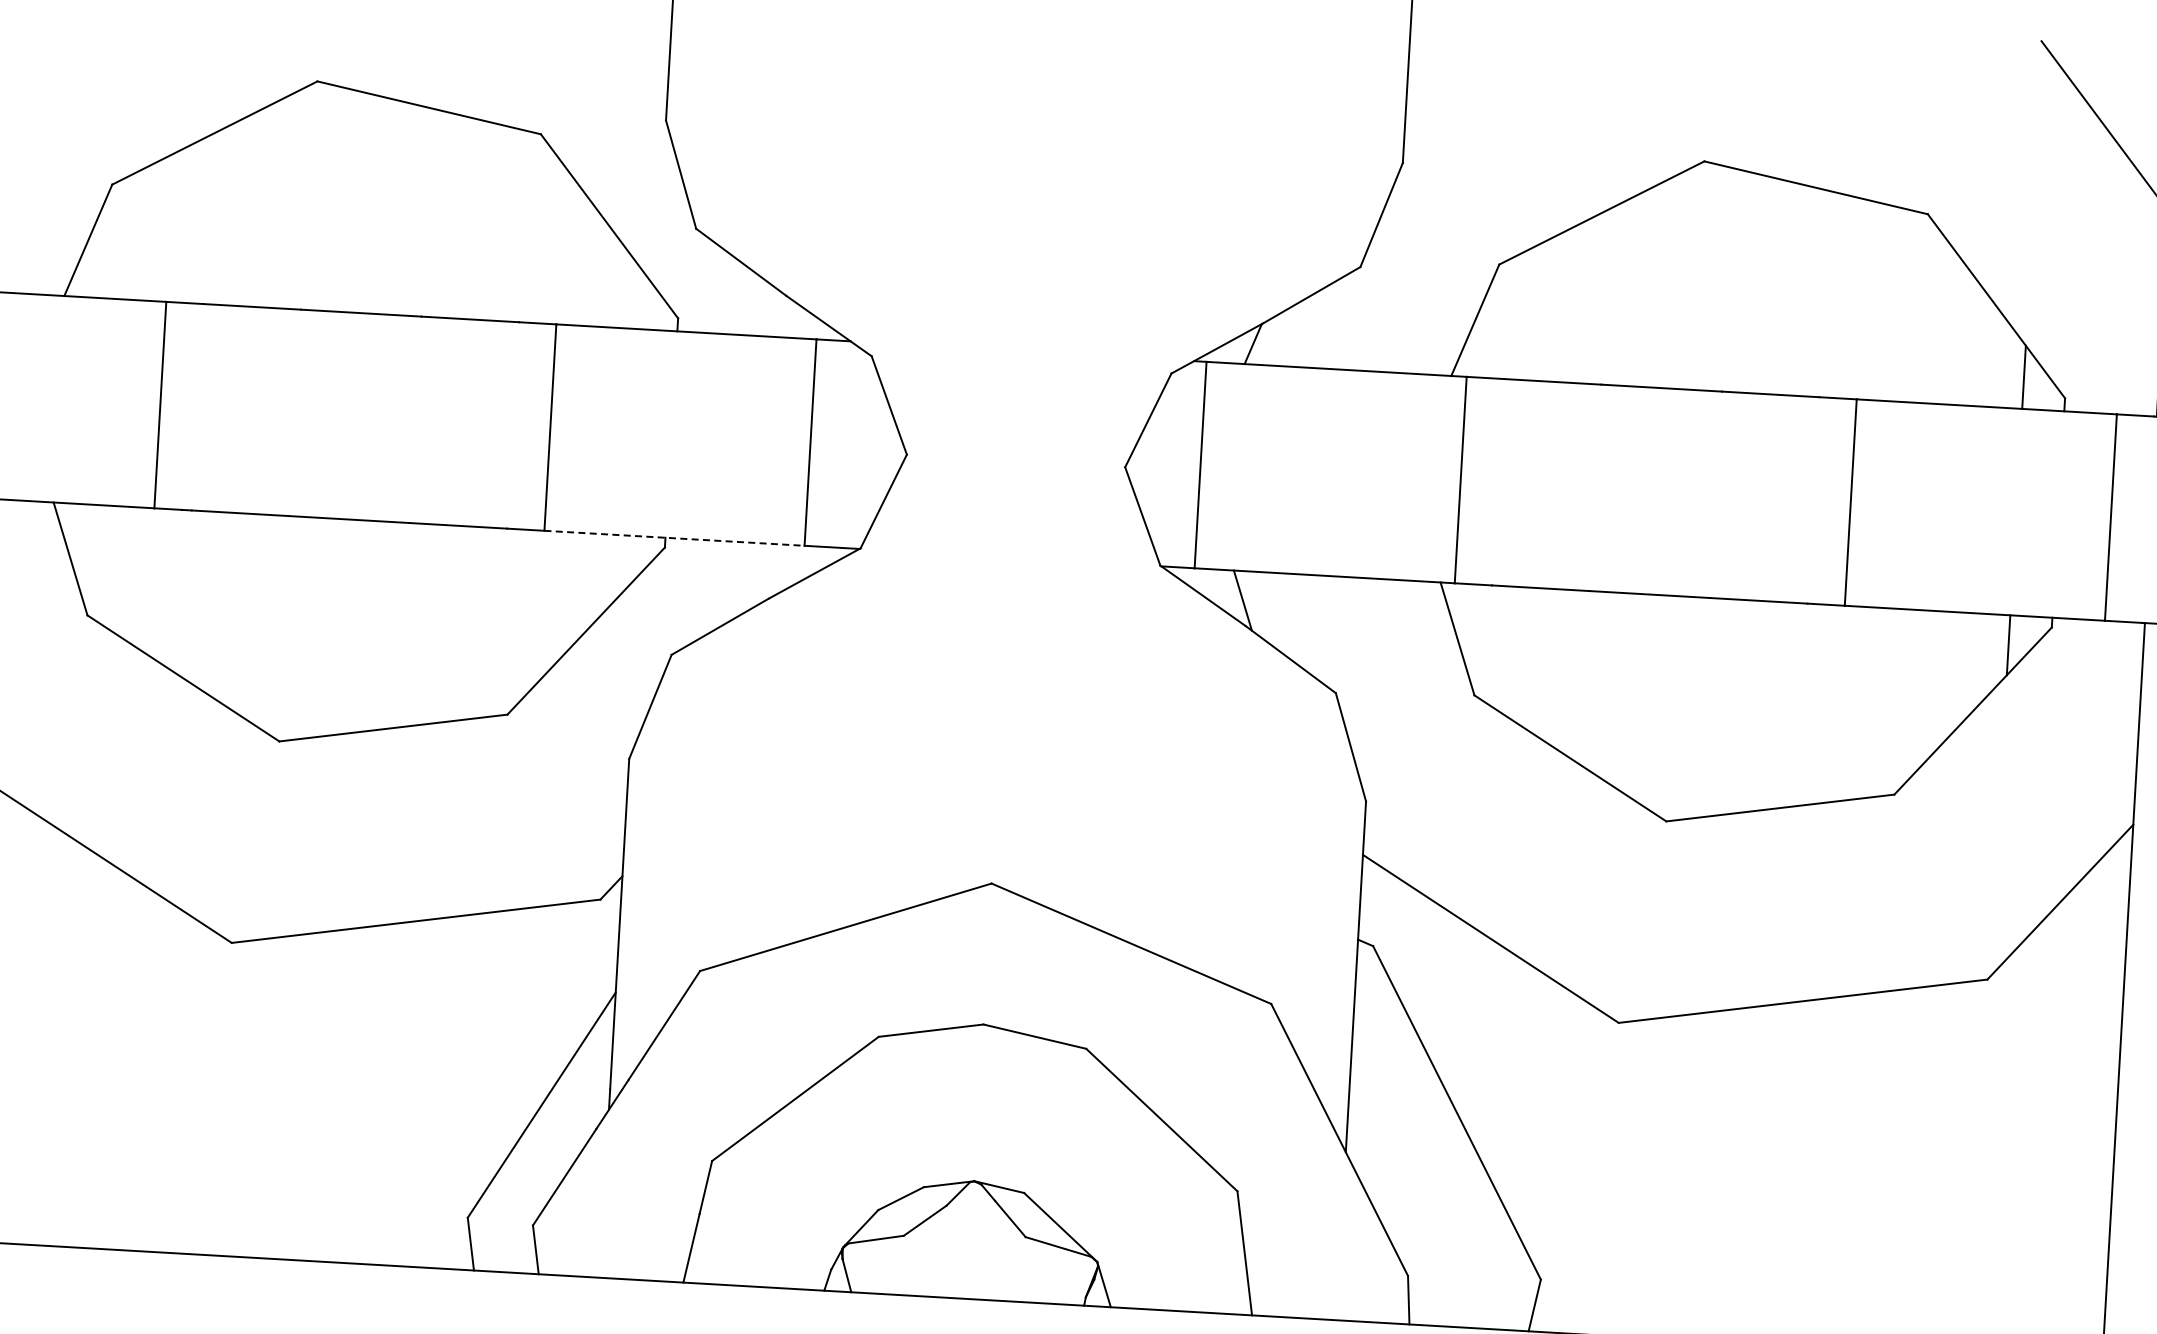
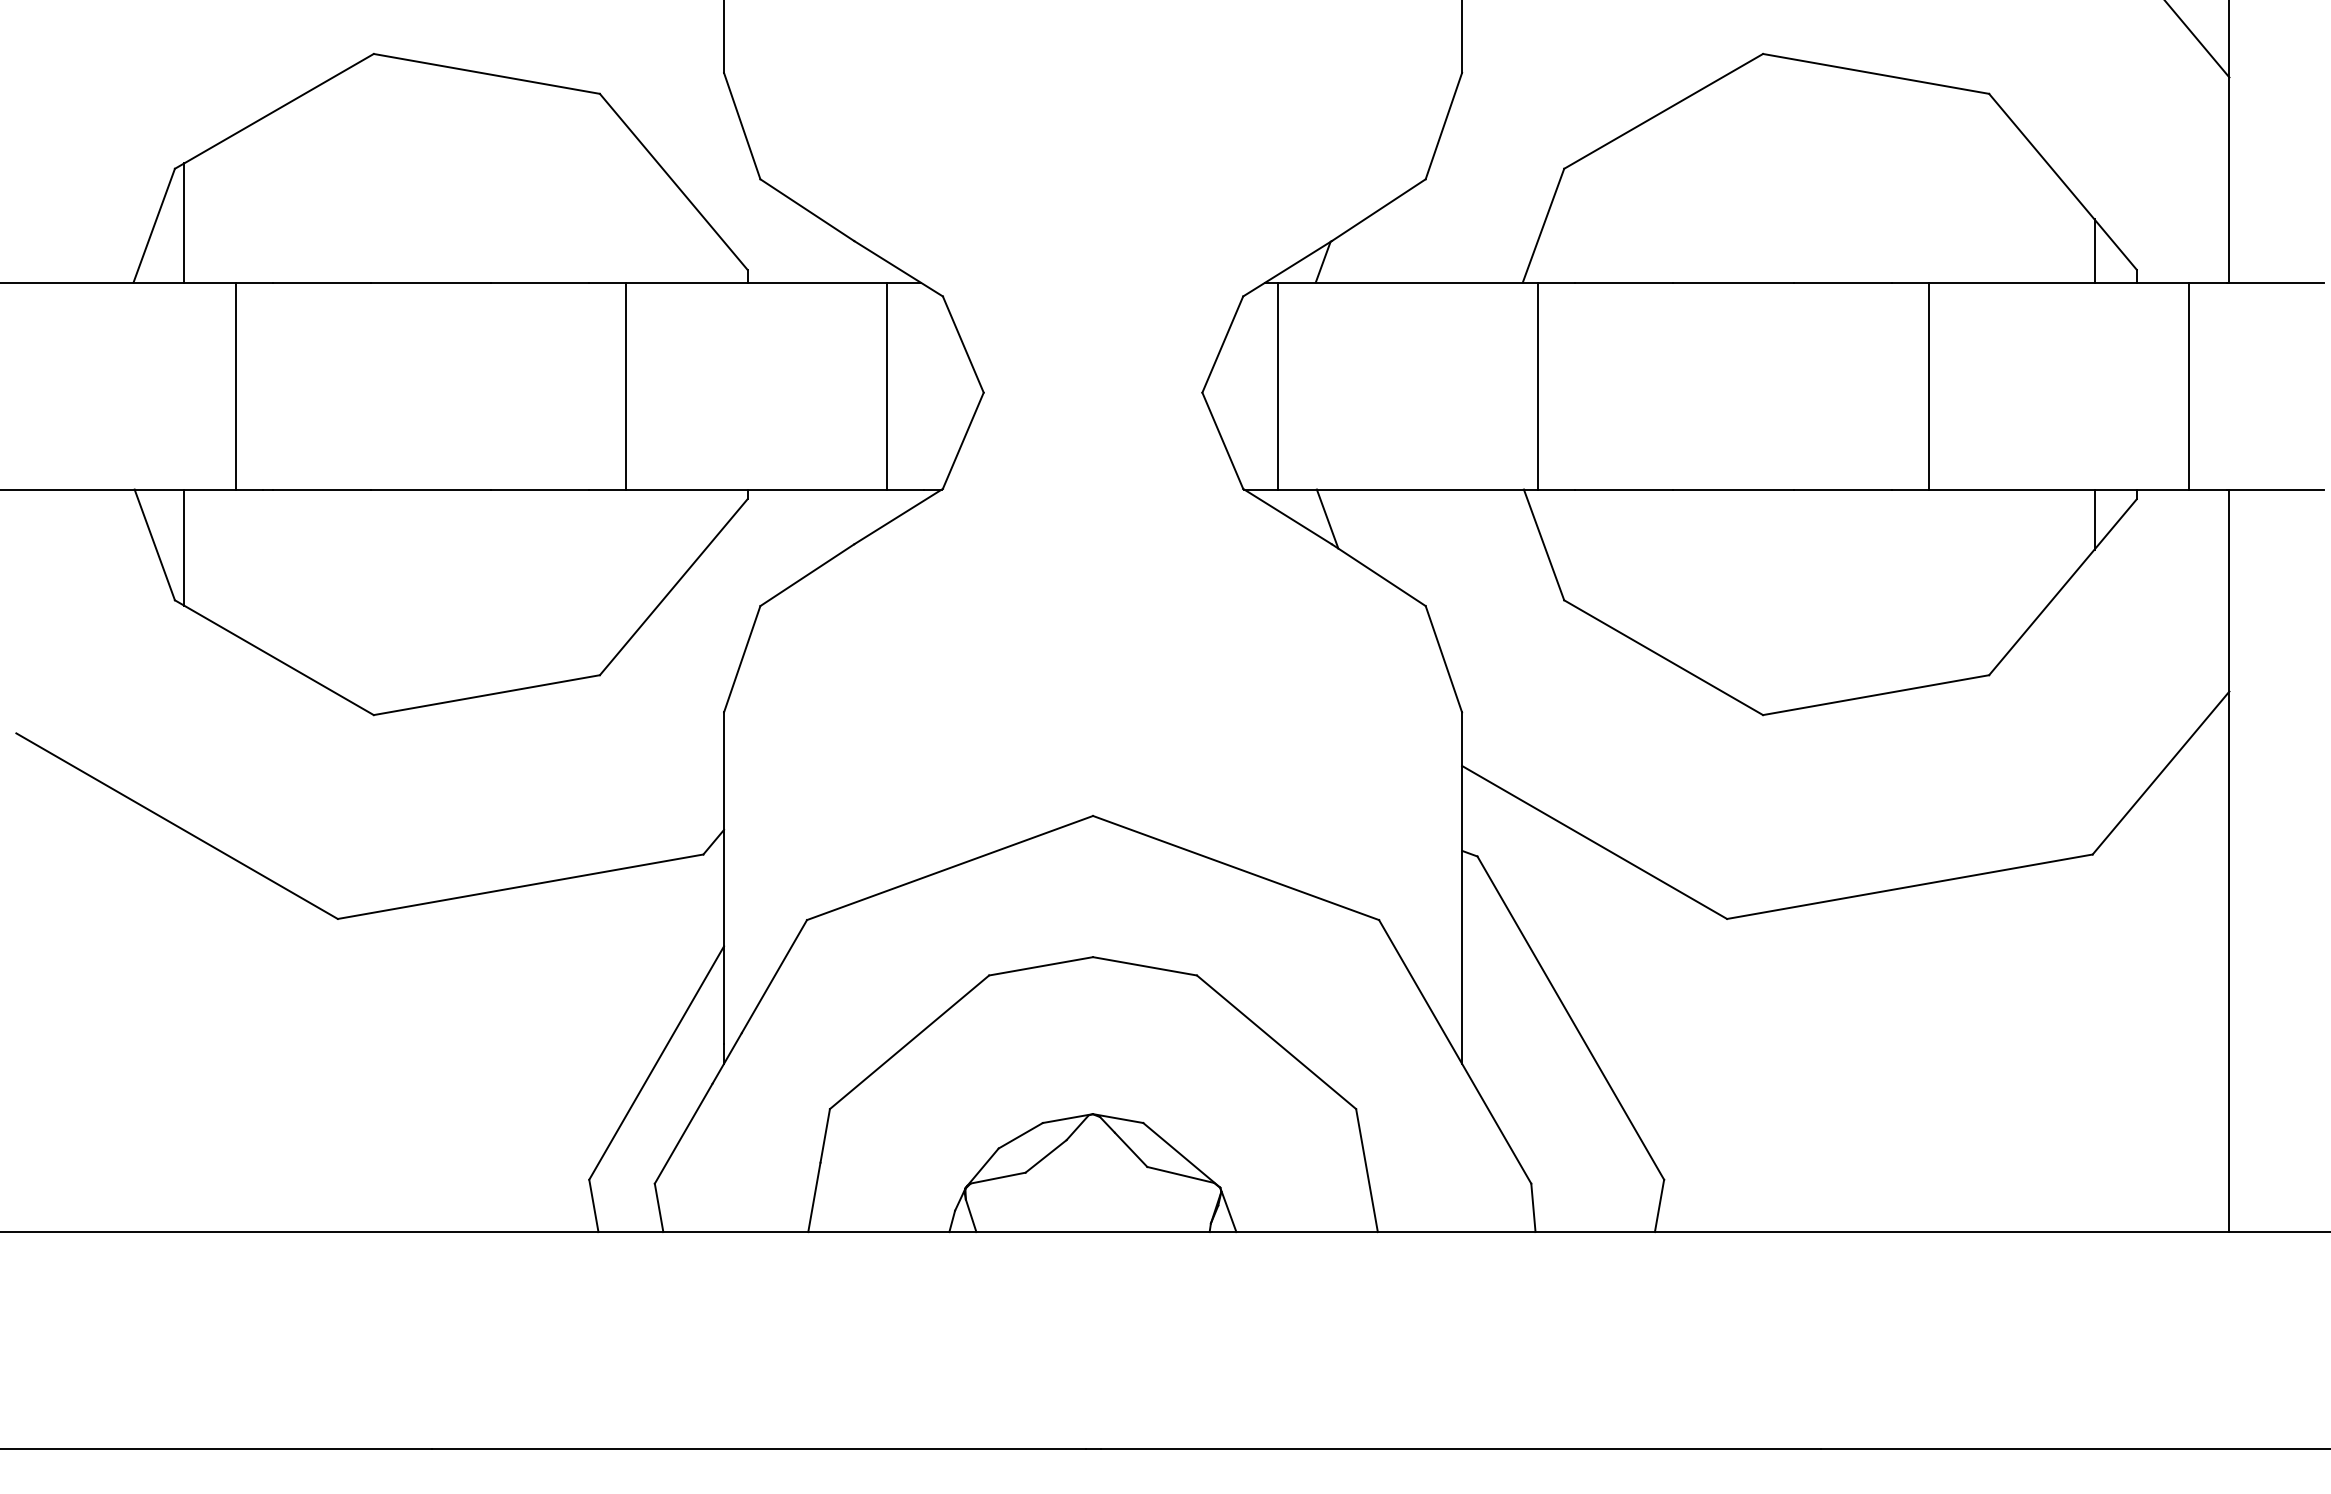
line: (118, 238) -> (184, 222), added
line: (675, 538) -> (757, 489), dashed -> solid
line: (100, 563) -> (184, 547), added

